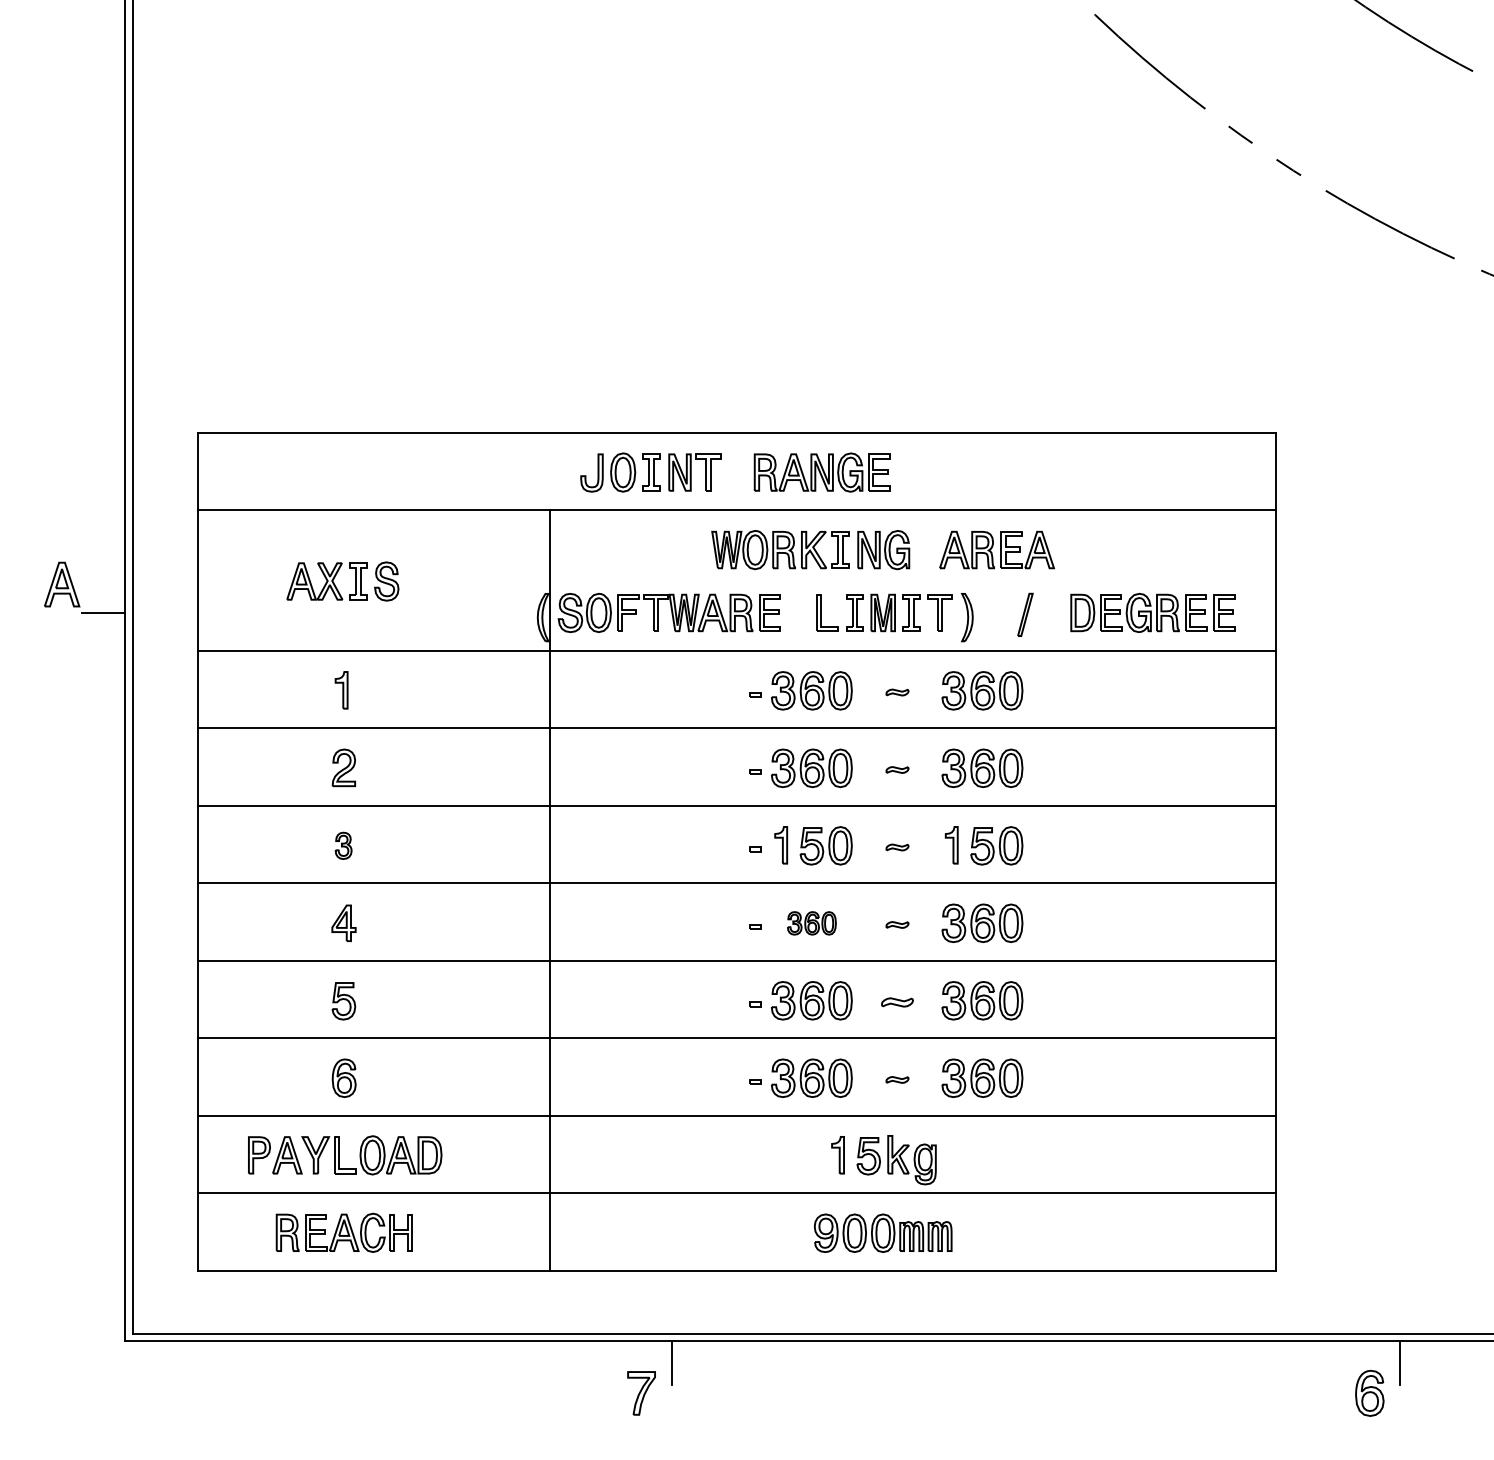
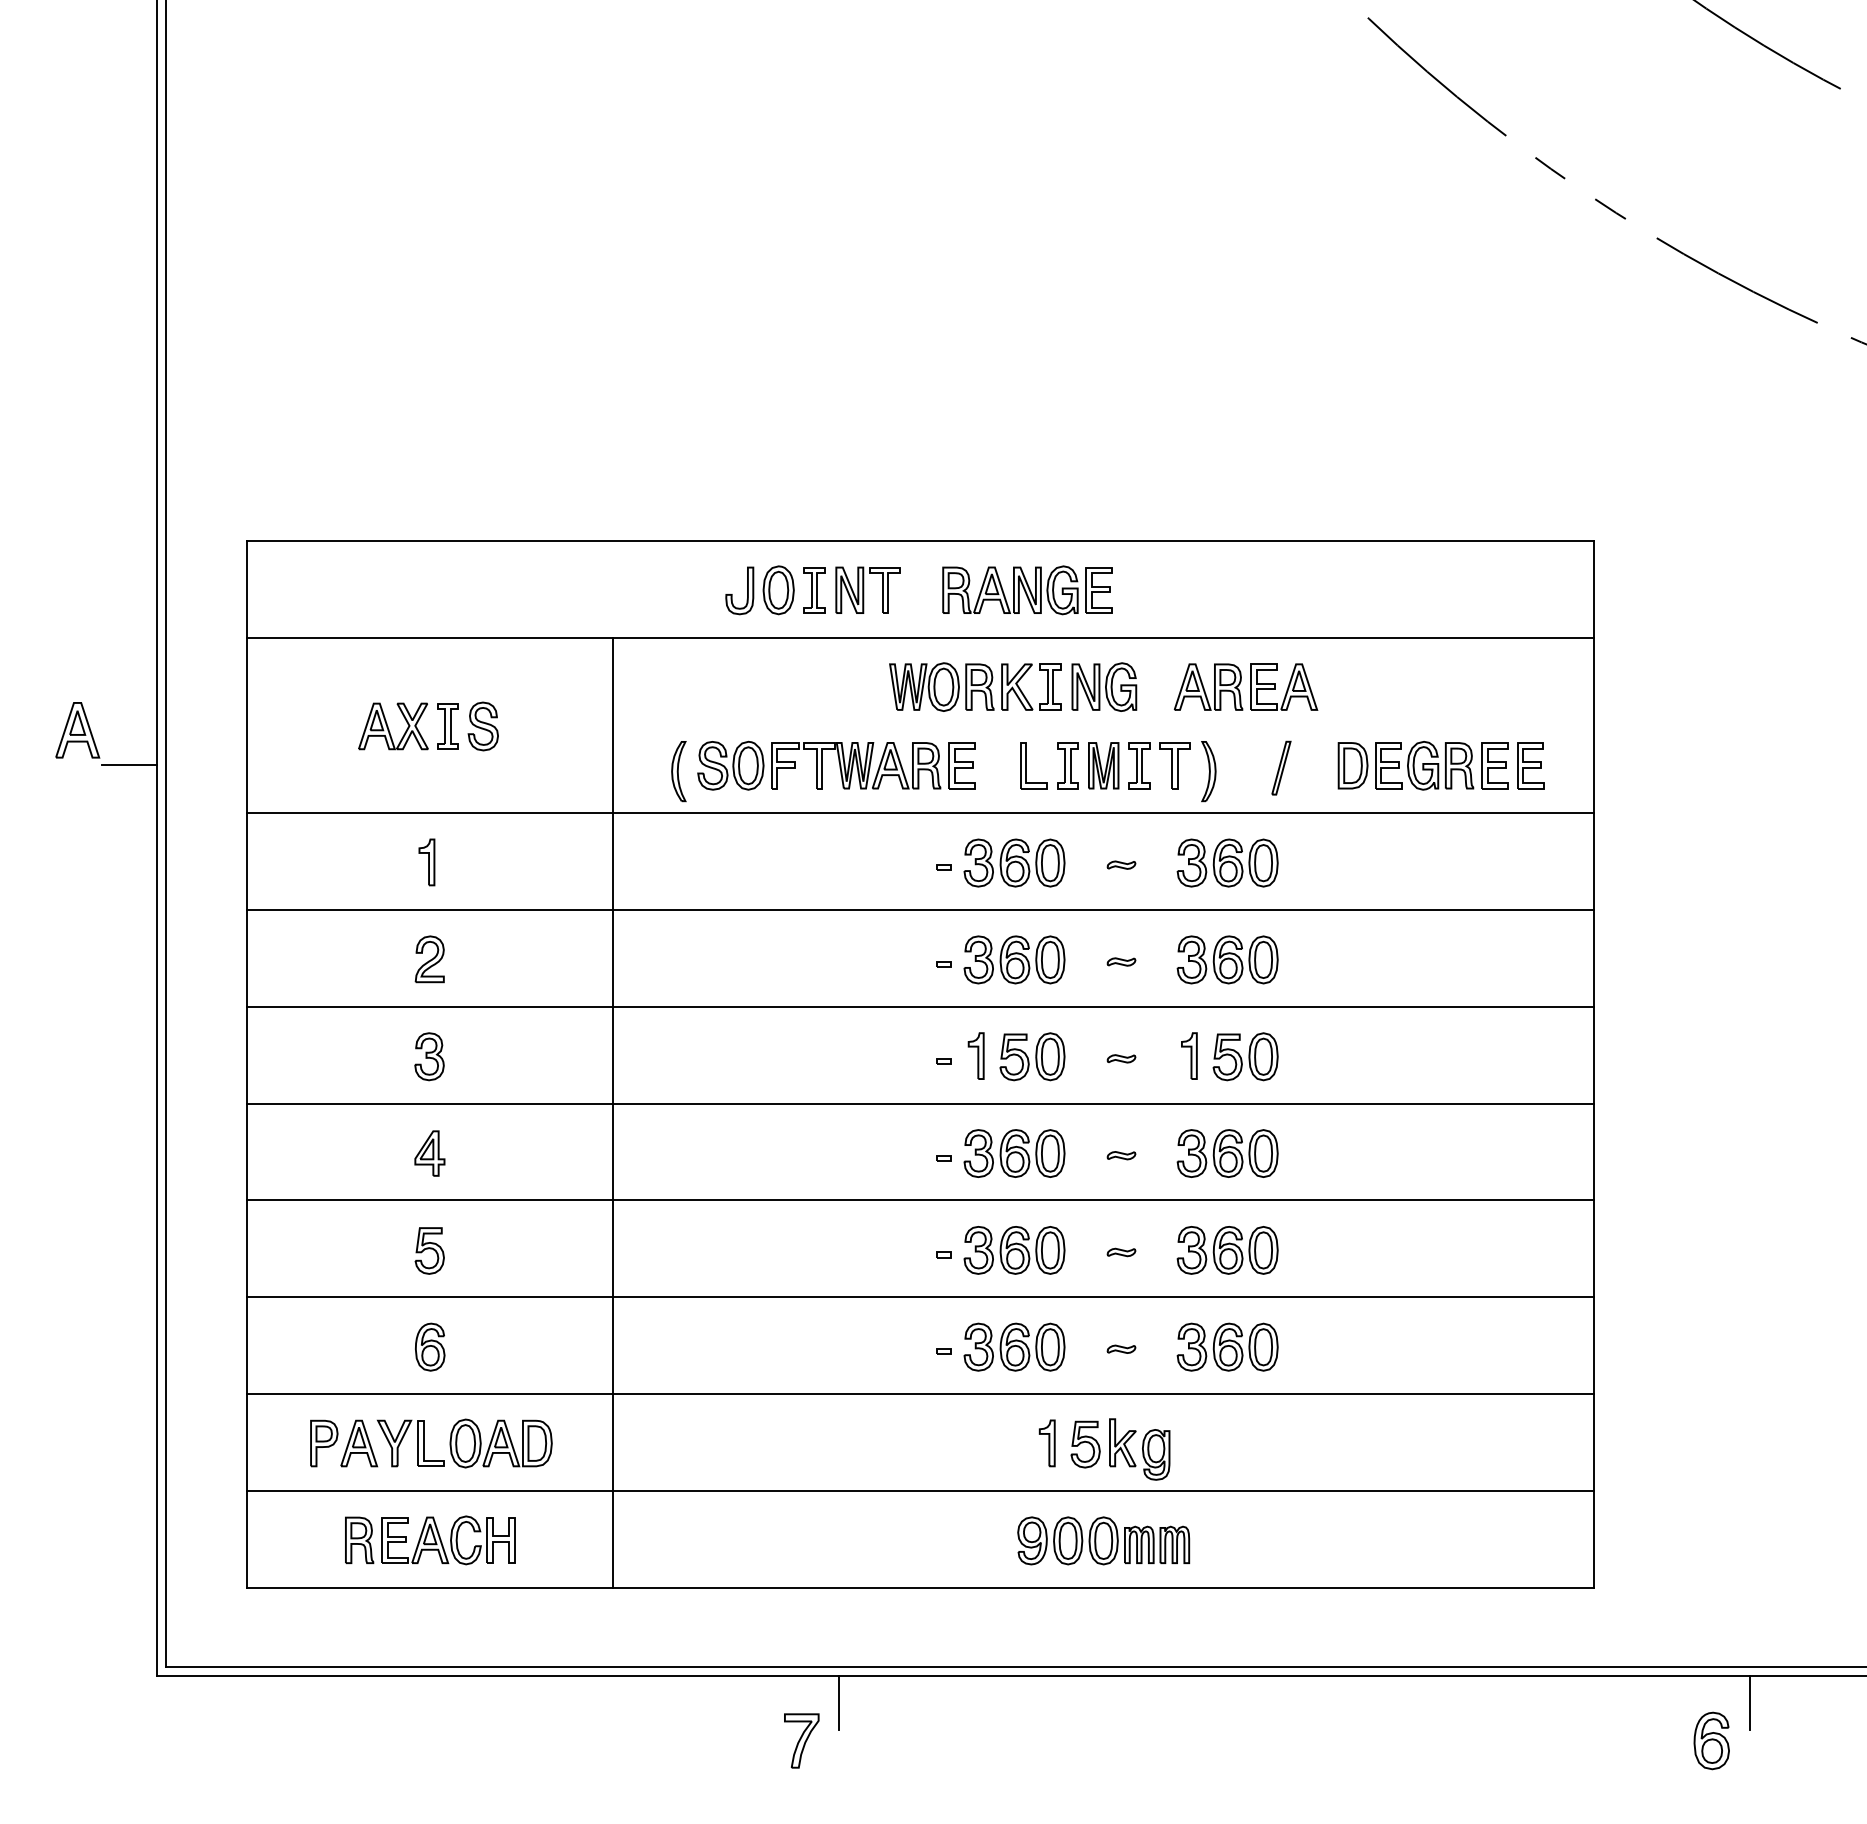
part: (343, 845) -> (429, 1056), size x1.43
line: (549, 890) -> (612, 1112), moved
part: (811, 923) -> (1014, 1153), size x1.67
part: (897, 1002) -> (1121, 1252), size x0.71

